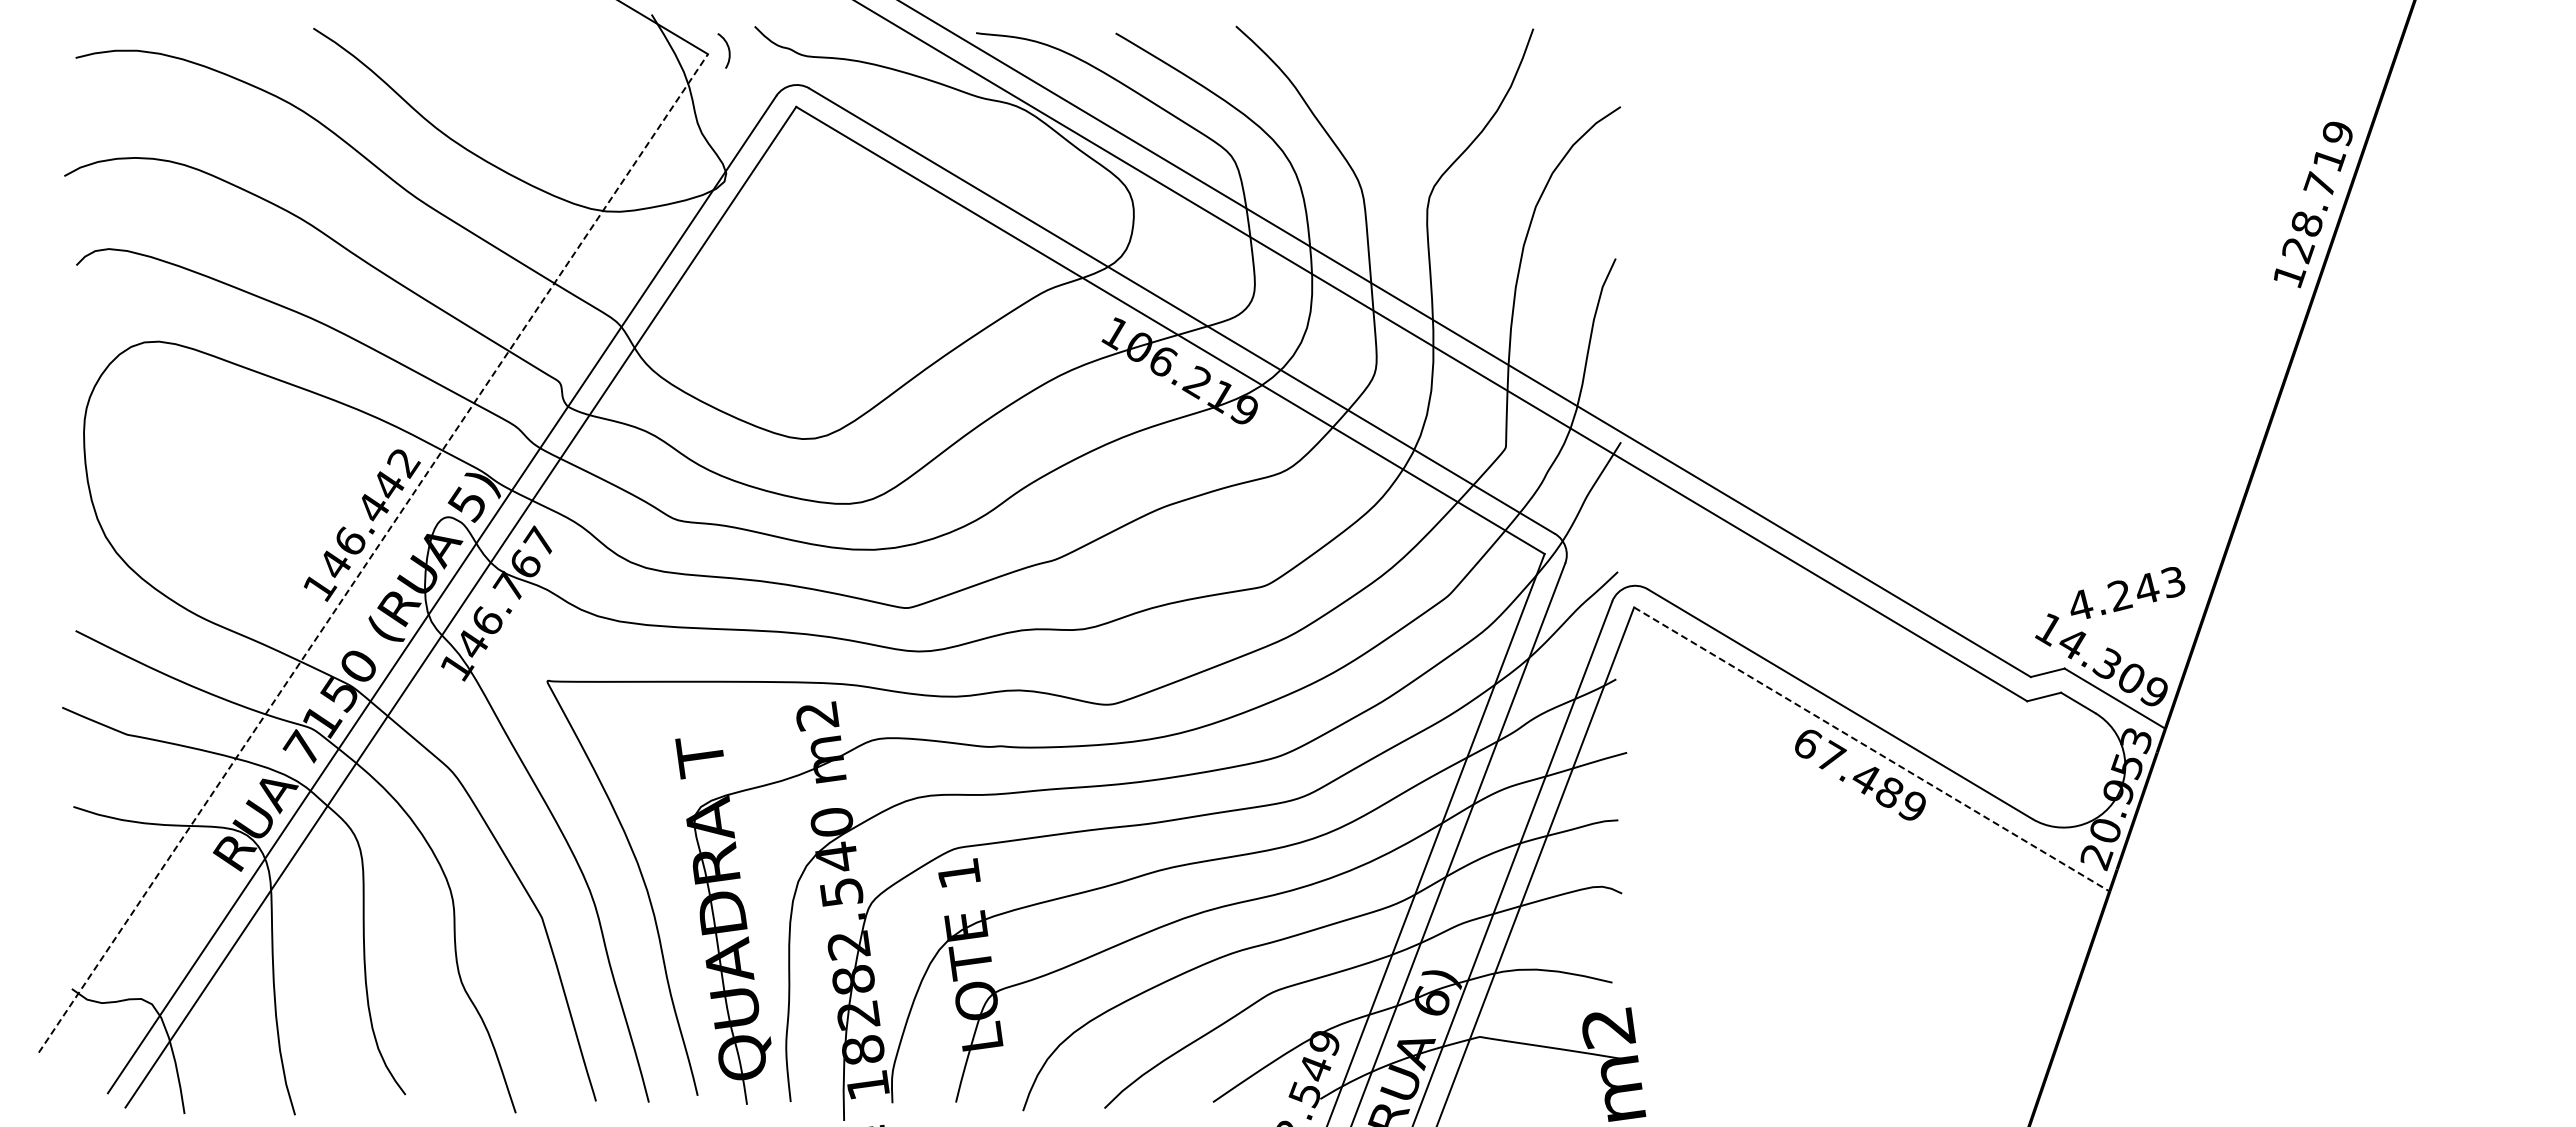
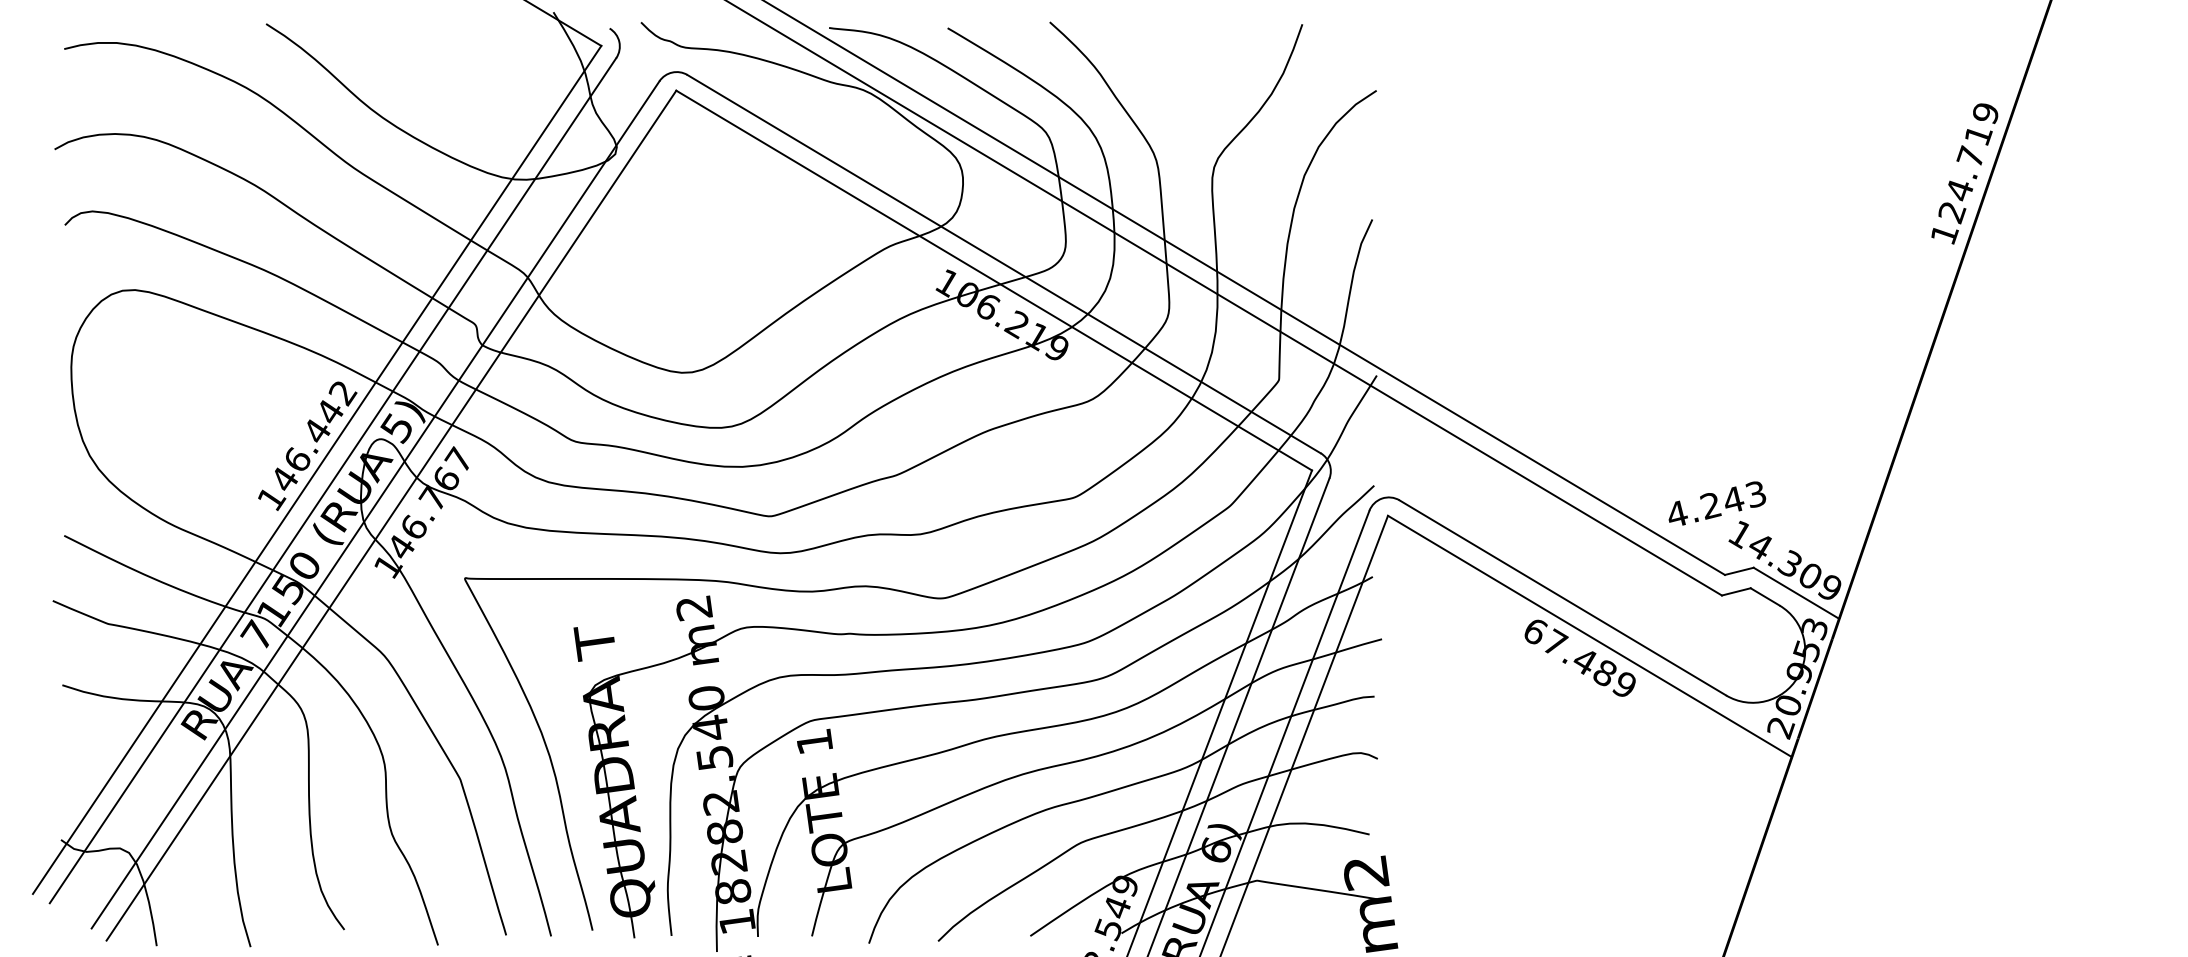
text: (2307, 224) -> (1959, 190), 128.719 -> 124.719
line: (373, 553) -> (317, 470), dashed -> solid
line: (391, 565) -> (332, 480), added
text: (2127, 592) -> (1717, 503), moved
line: (1871, 749) -> (1589, 636), dashed -> solid

